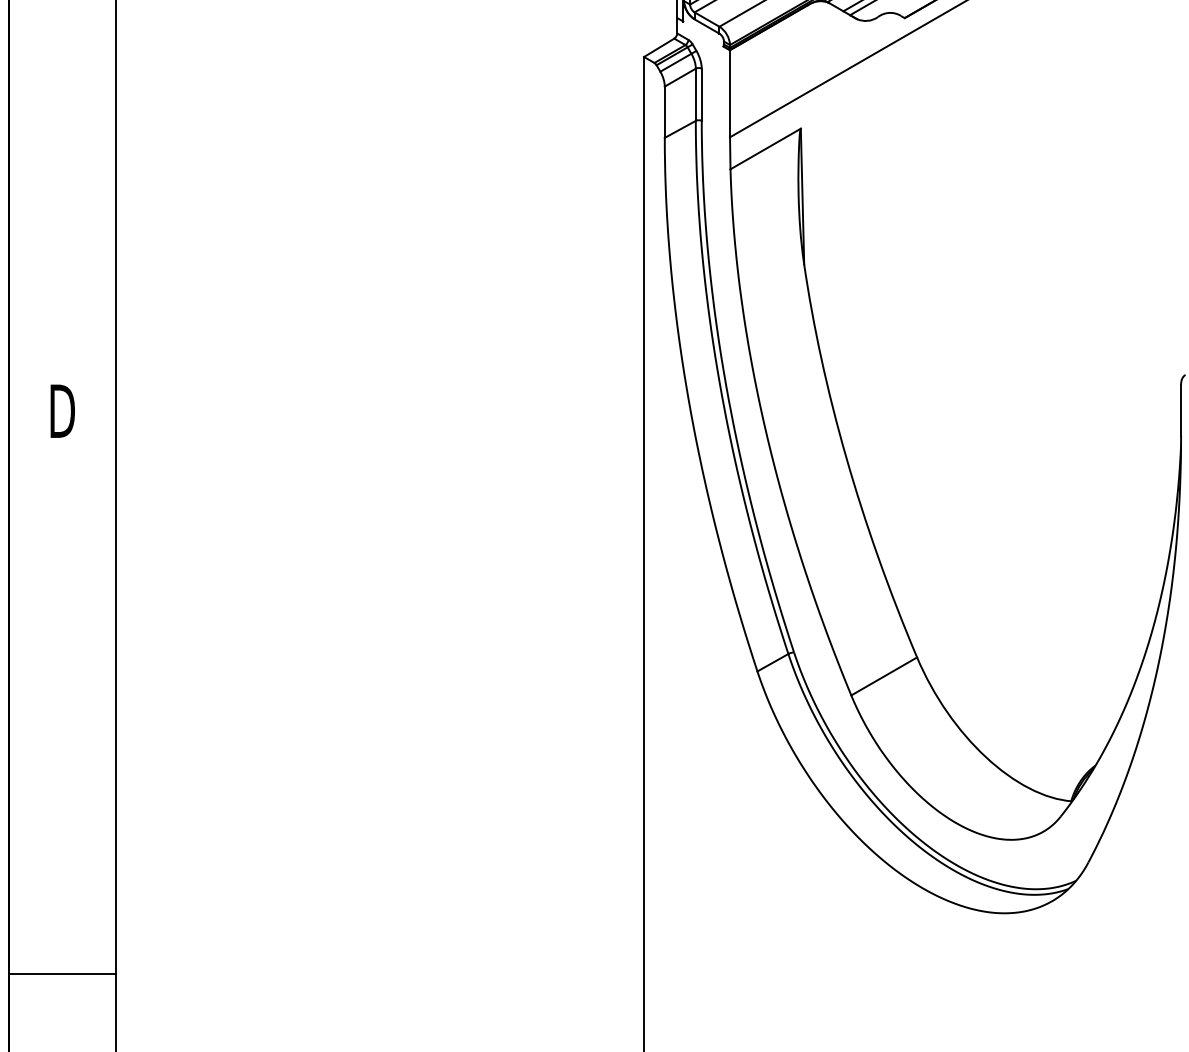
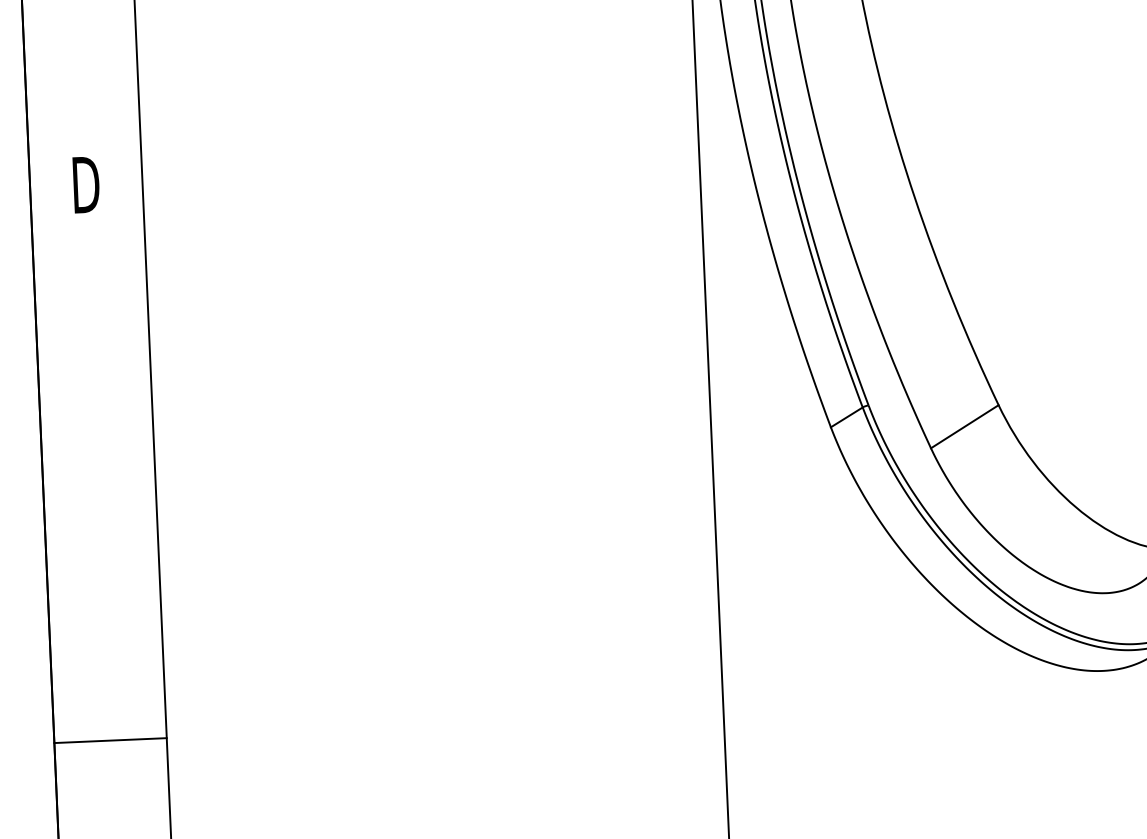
line: (62, 974) -> (110, 740), moved

